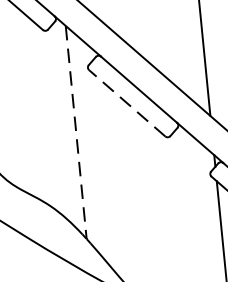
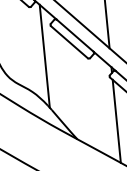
line: (127, 101) -> (69, 41), dashed -> solid
line: (75, 132) -> (44, 56), dashed -> solid

